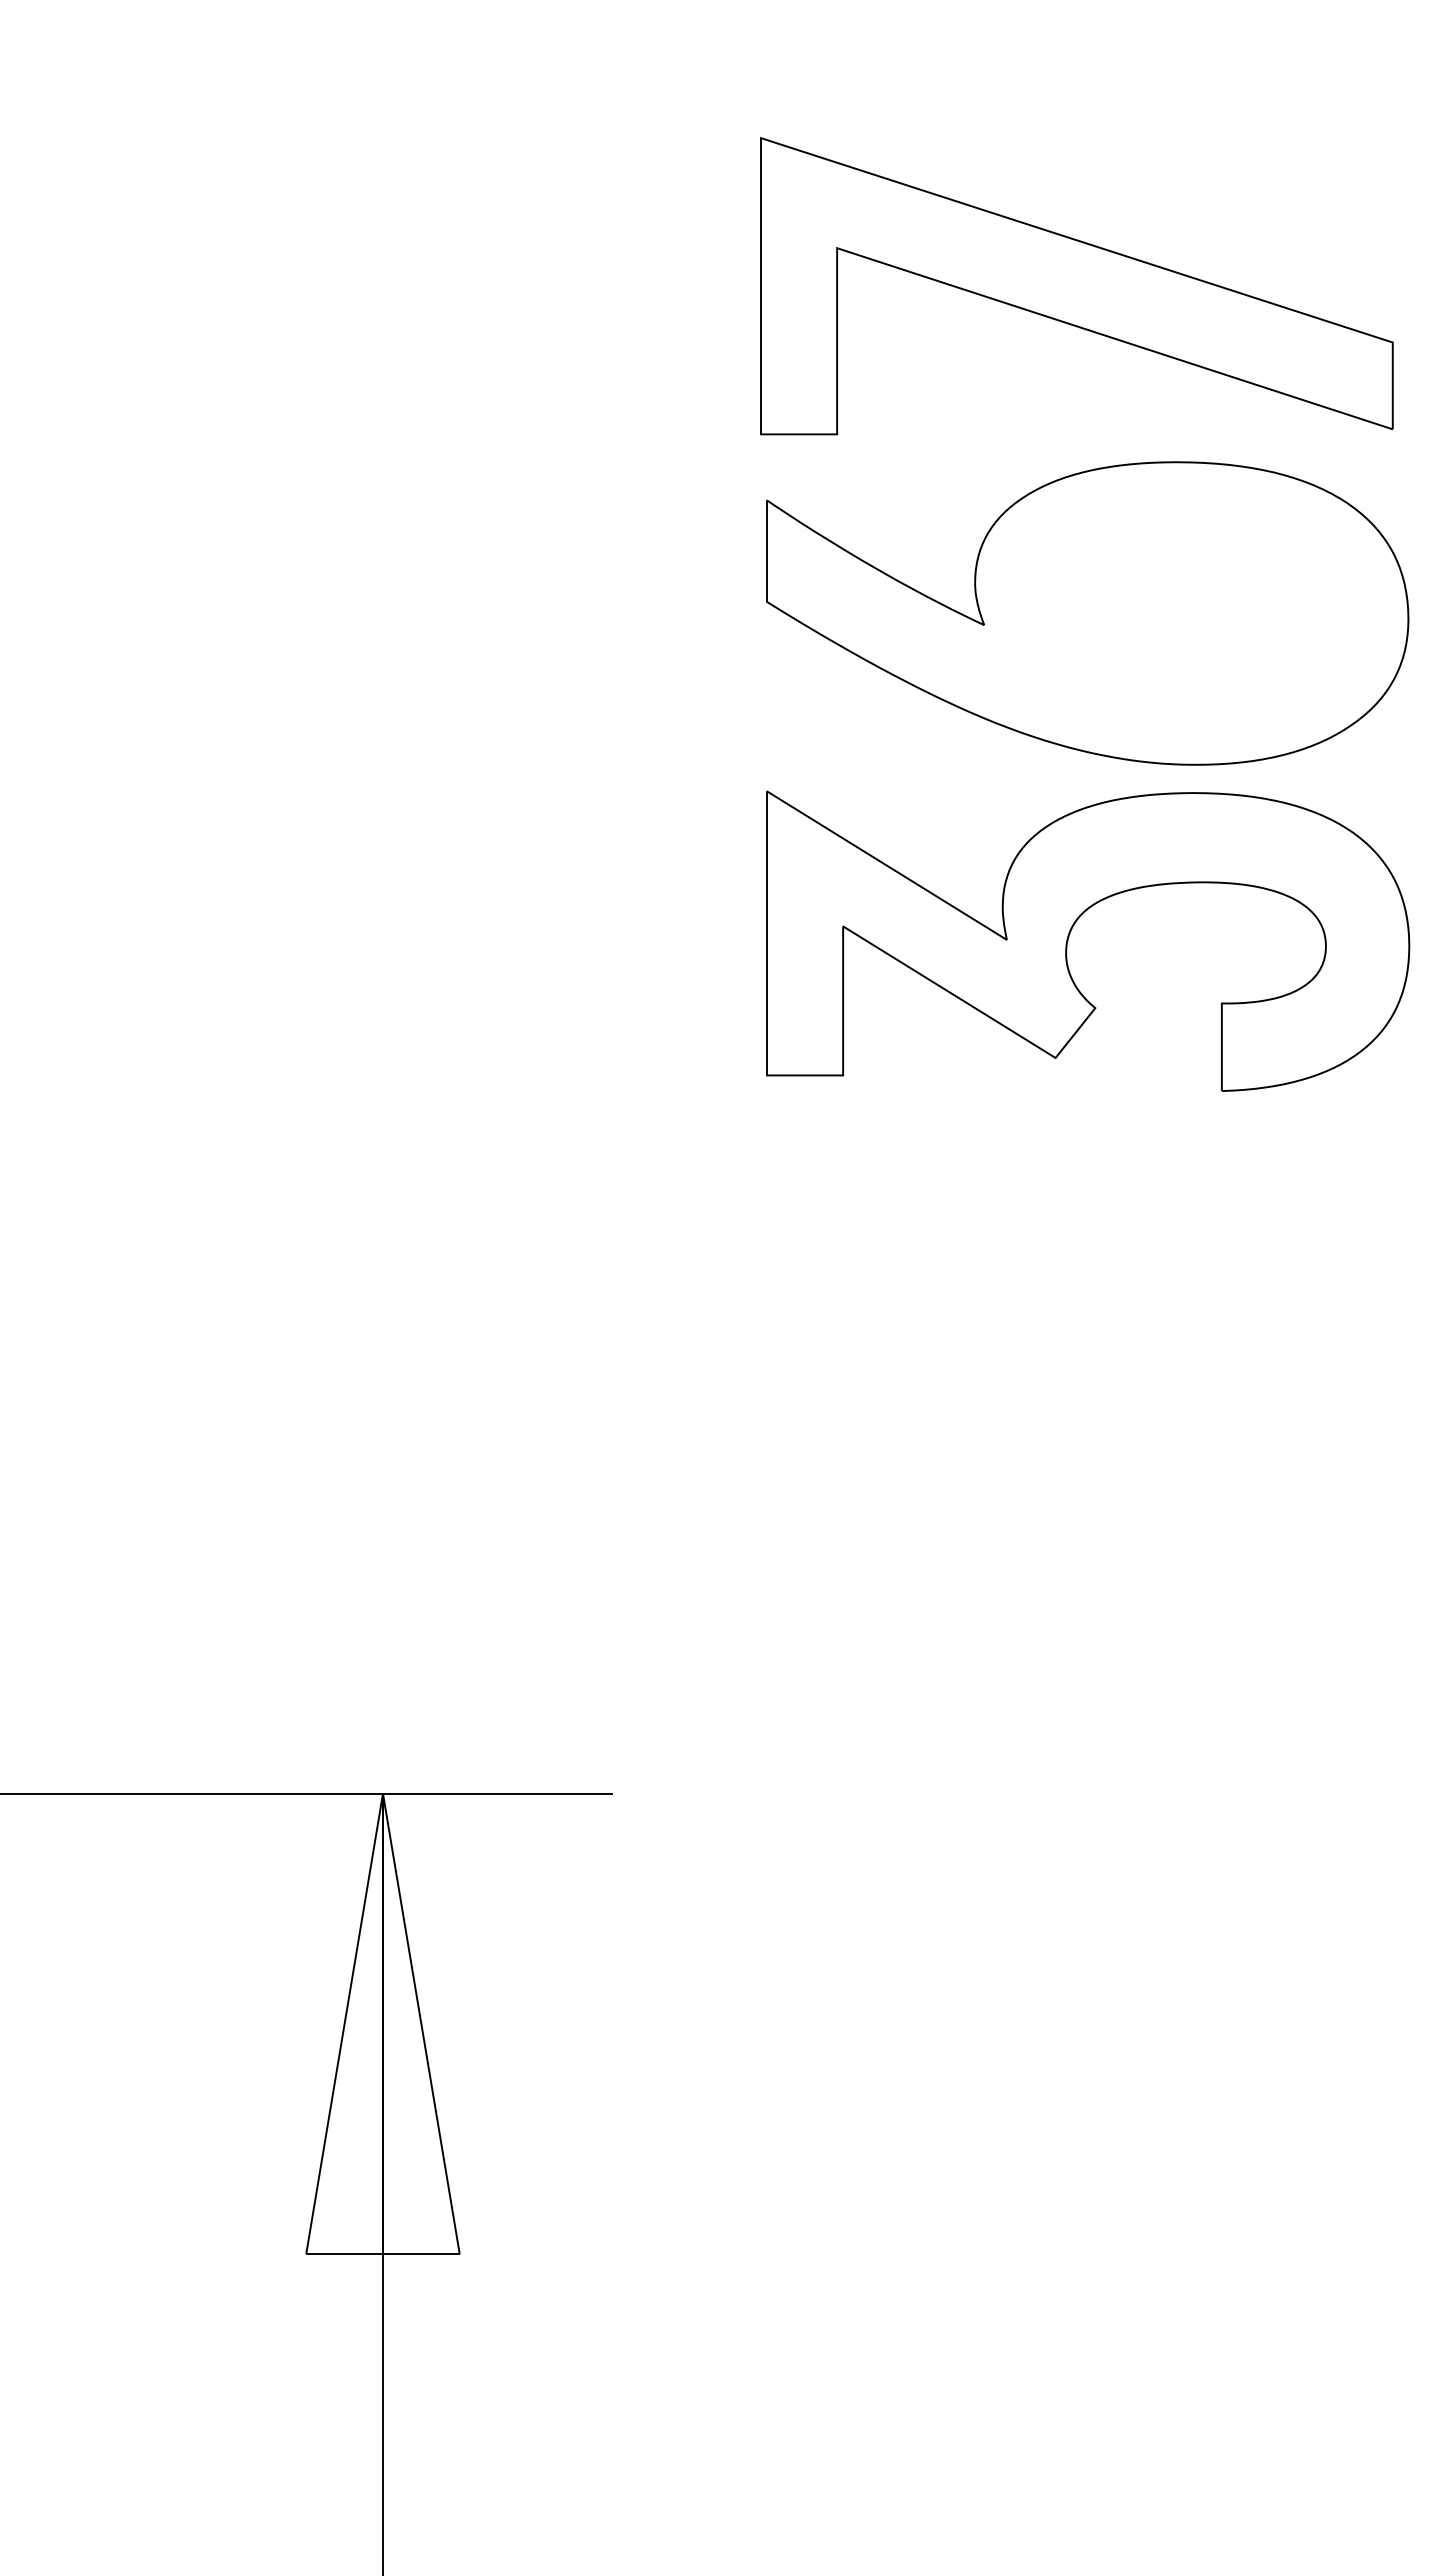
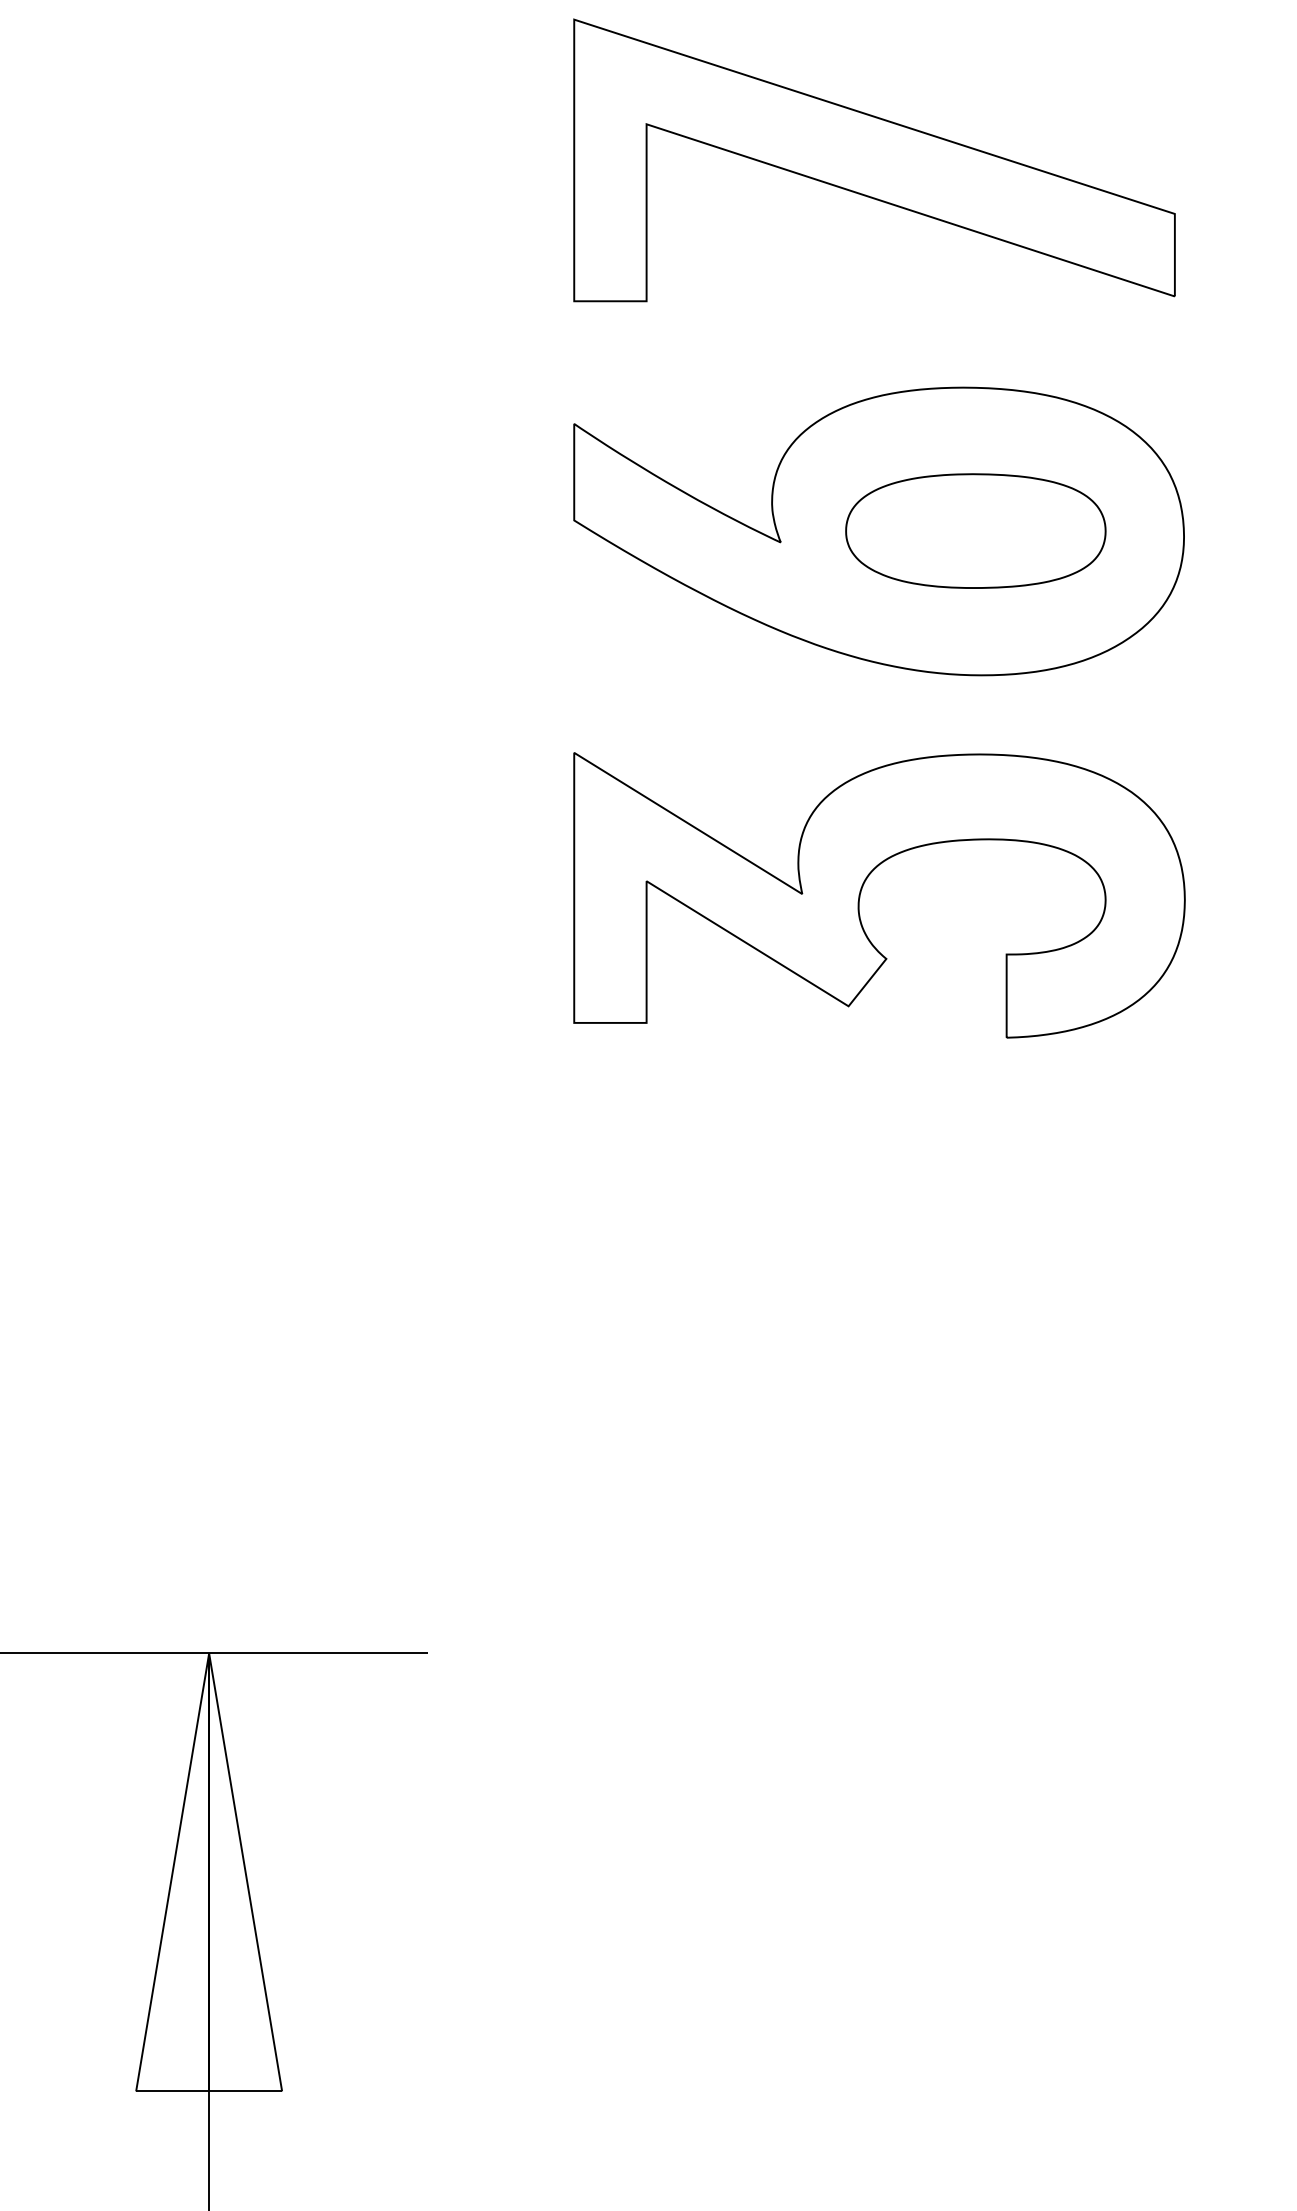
part: (1076, 286) -> (874, 160), moved
part: (1189, 612) -> (975, 530), added
part: (1071, 931) -> (863, 886), moved

